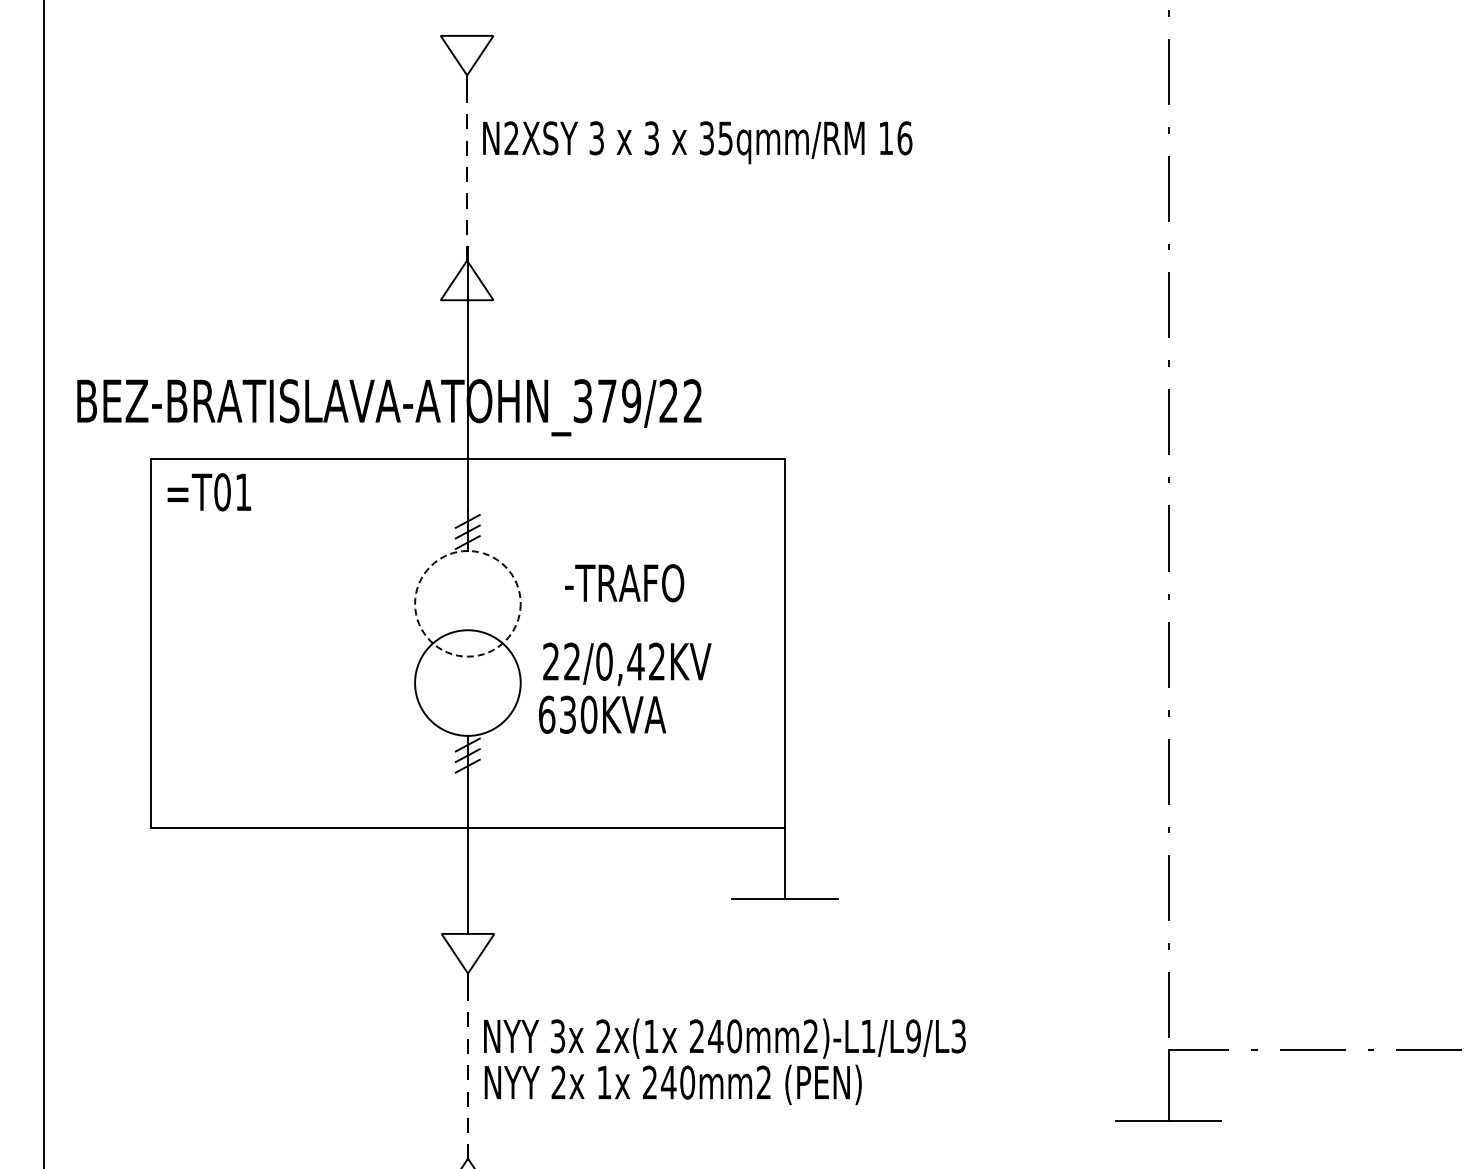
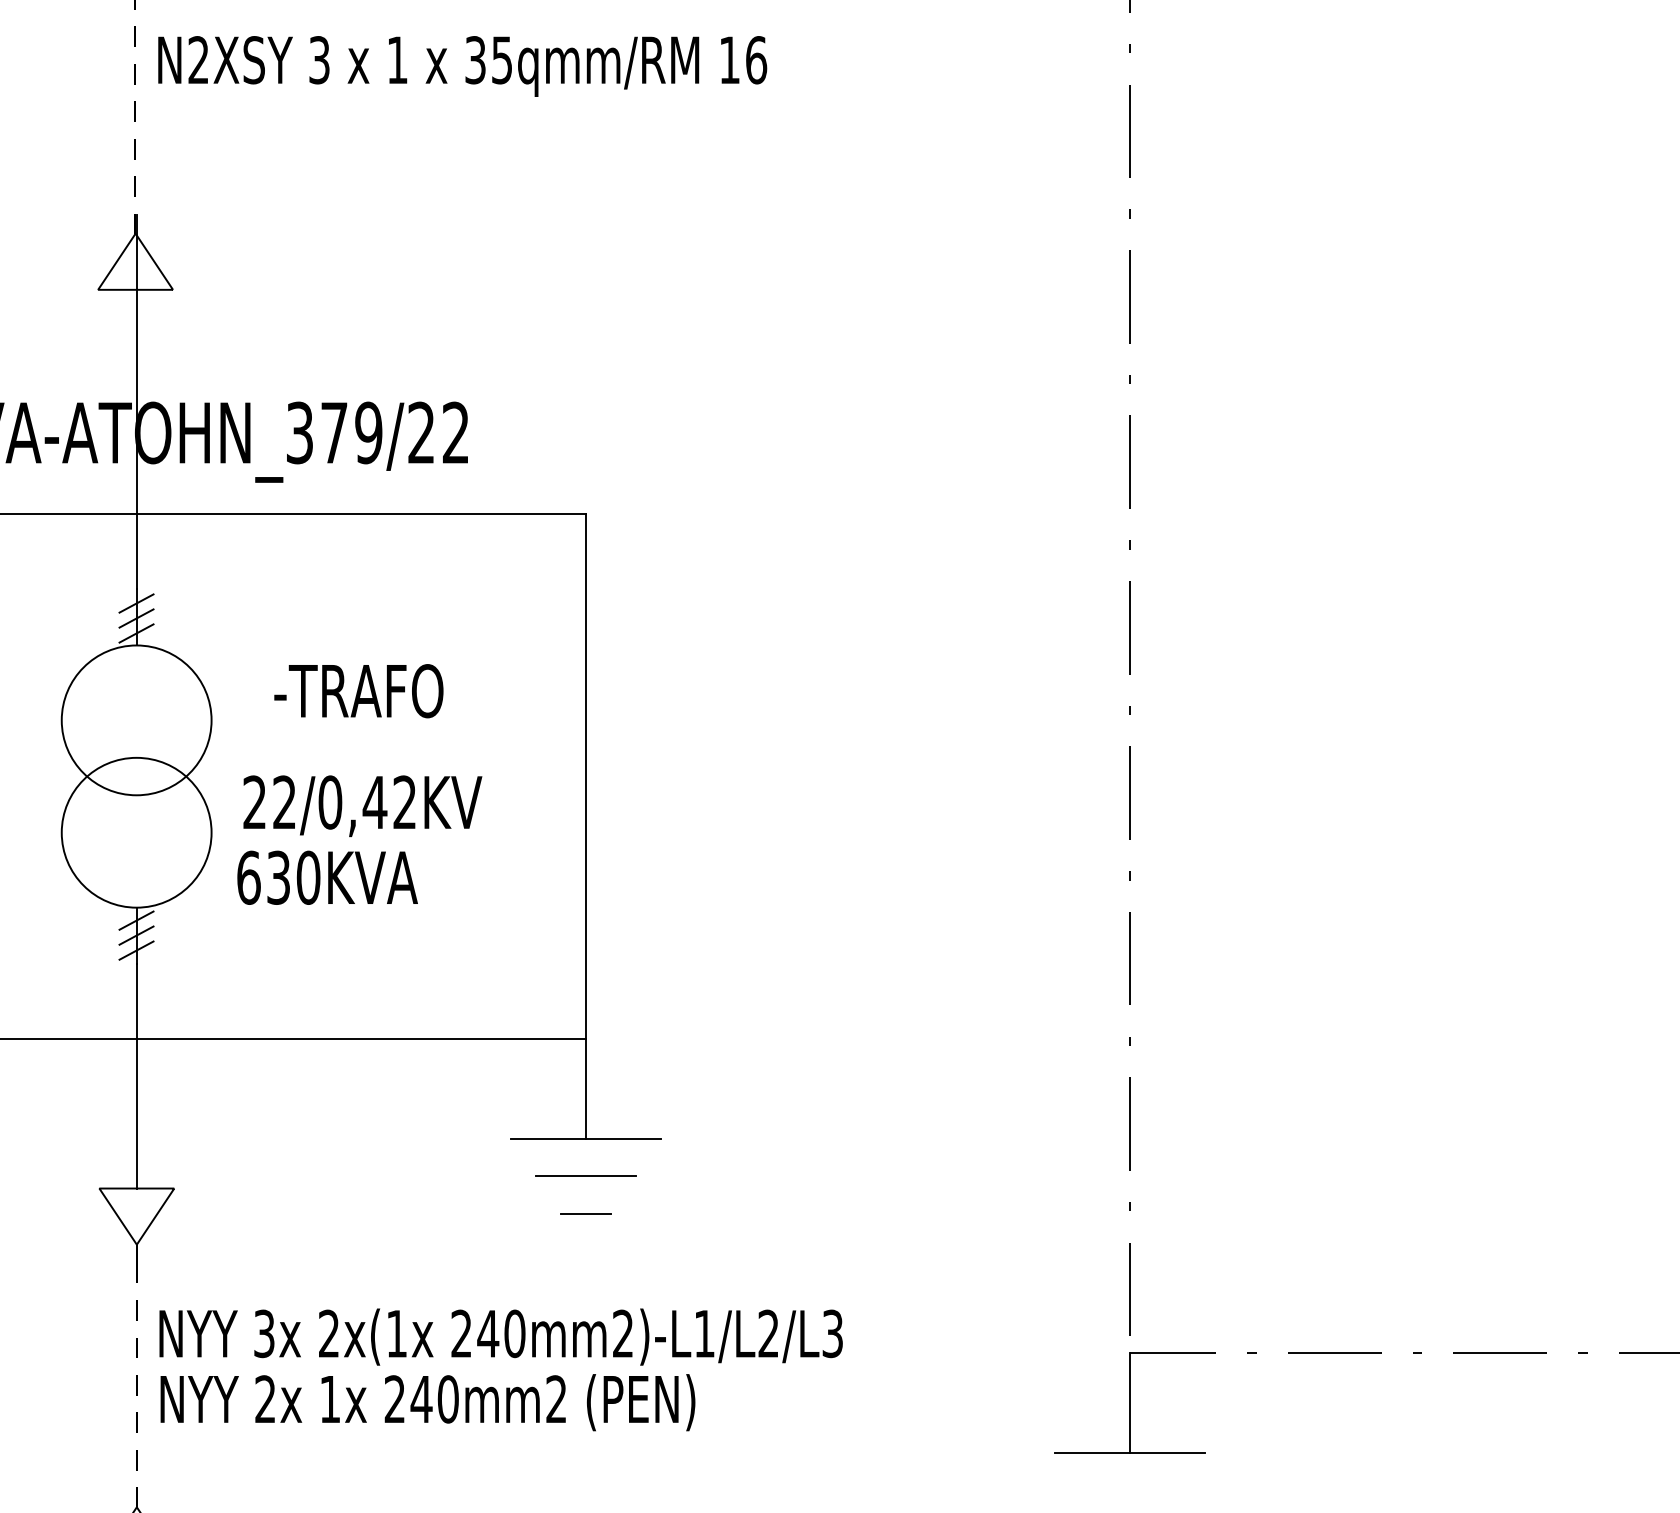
text: (651, 138) -> (397, 60), 3 -> 1
circle: (467, 603) -> (136, 719), dashed -> solid
line: (784, 924) -> (585, 1175), added
line: (784, 951) -> (585, 1213), added
text: (913, 1036) -> (768, 1333), 240mm2)-L1/L9/L3 -> 240mm2)-L1/L2/L3

